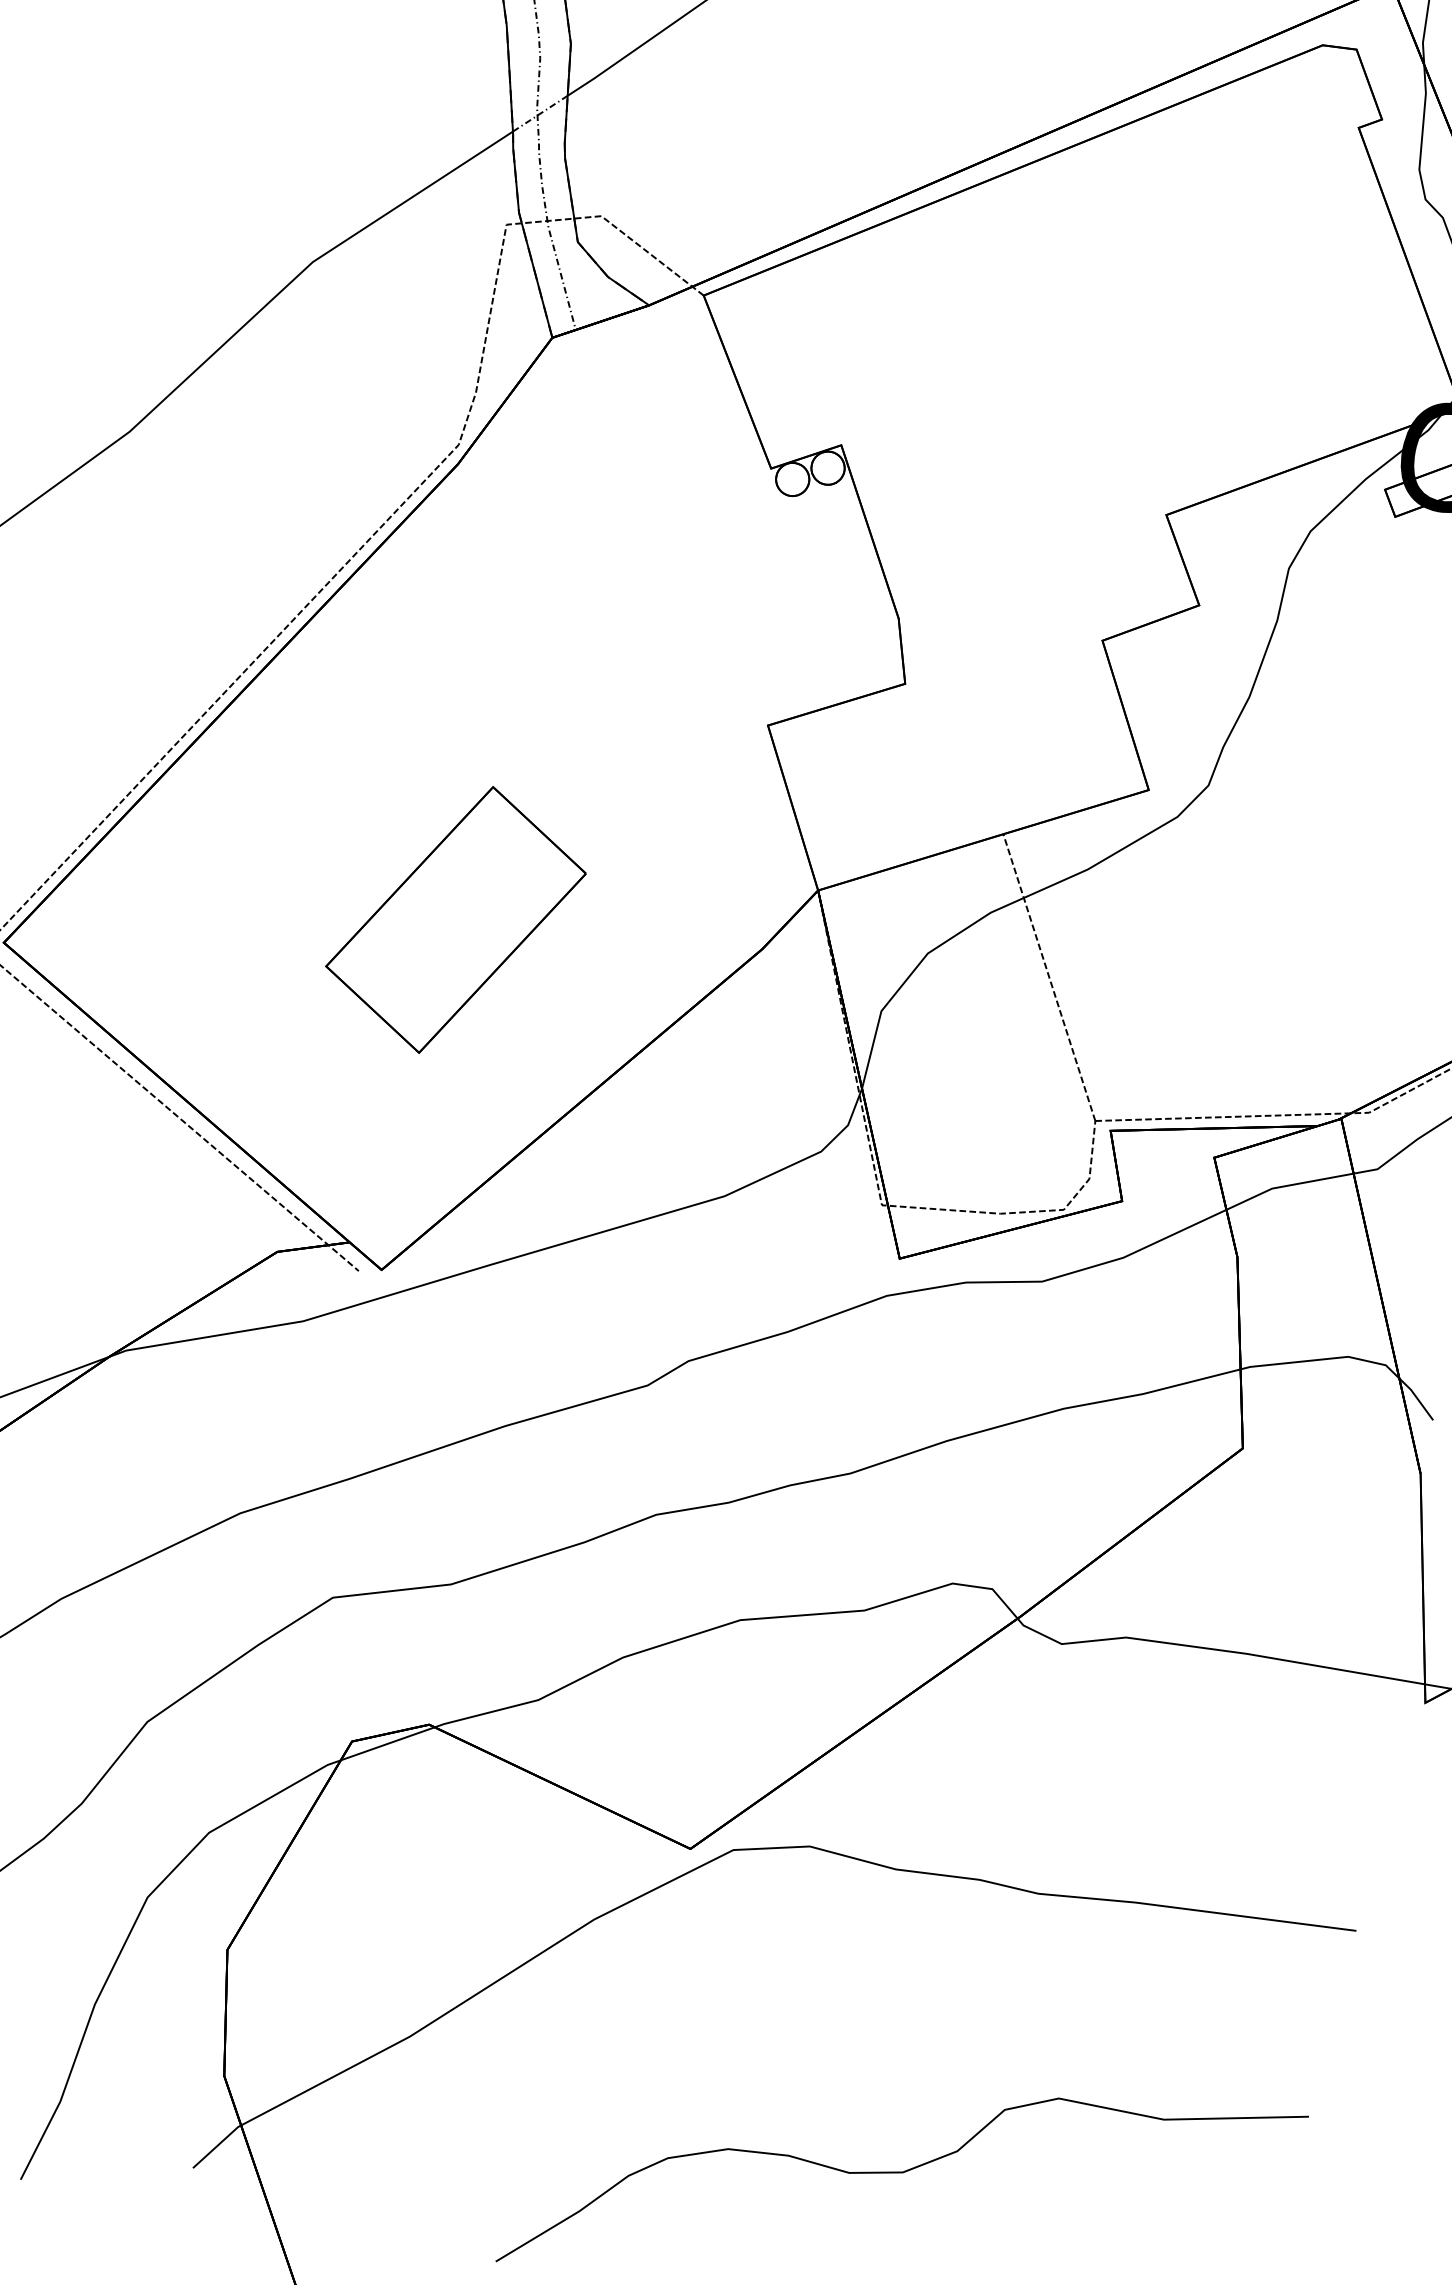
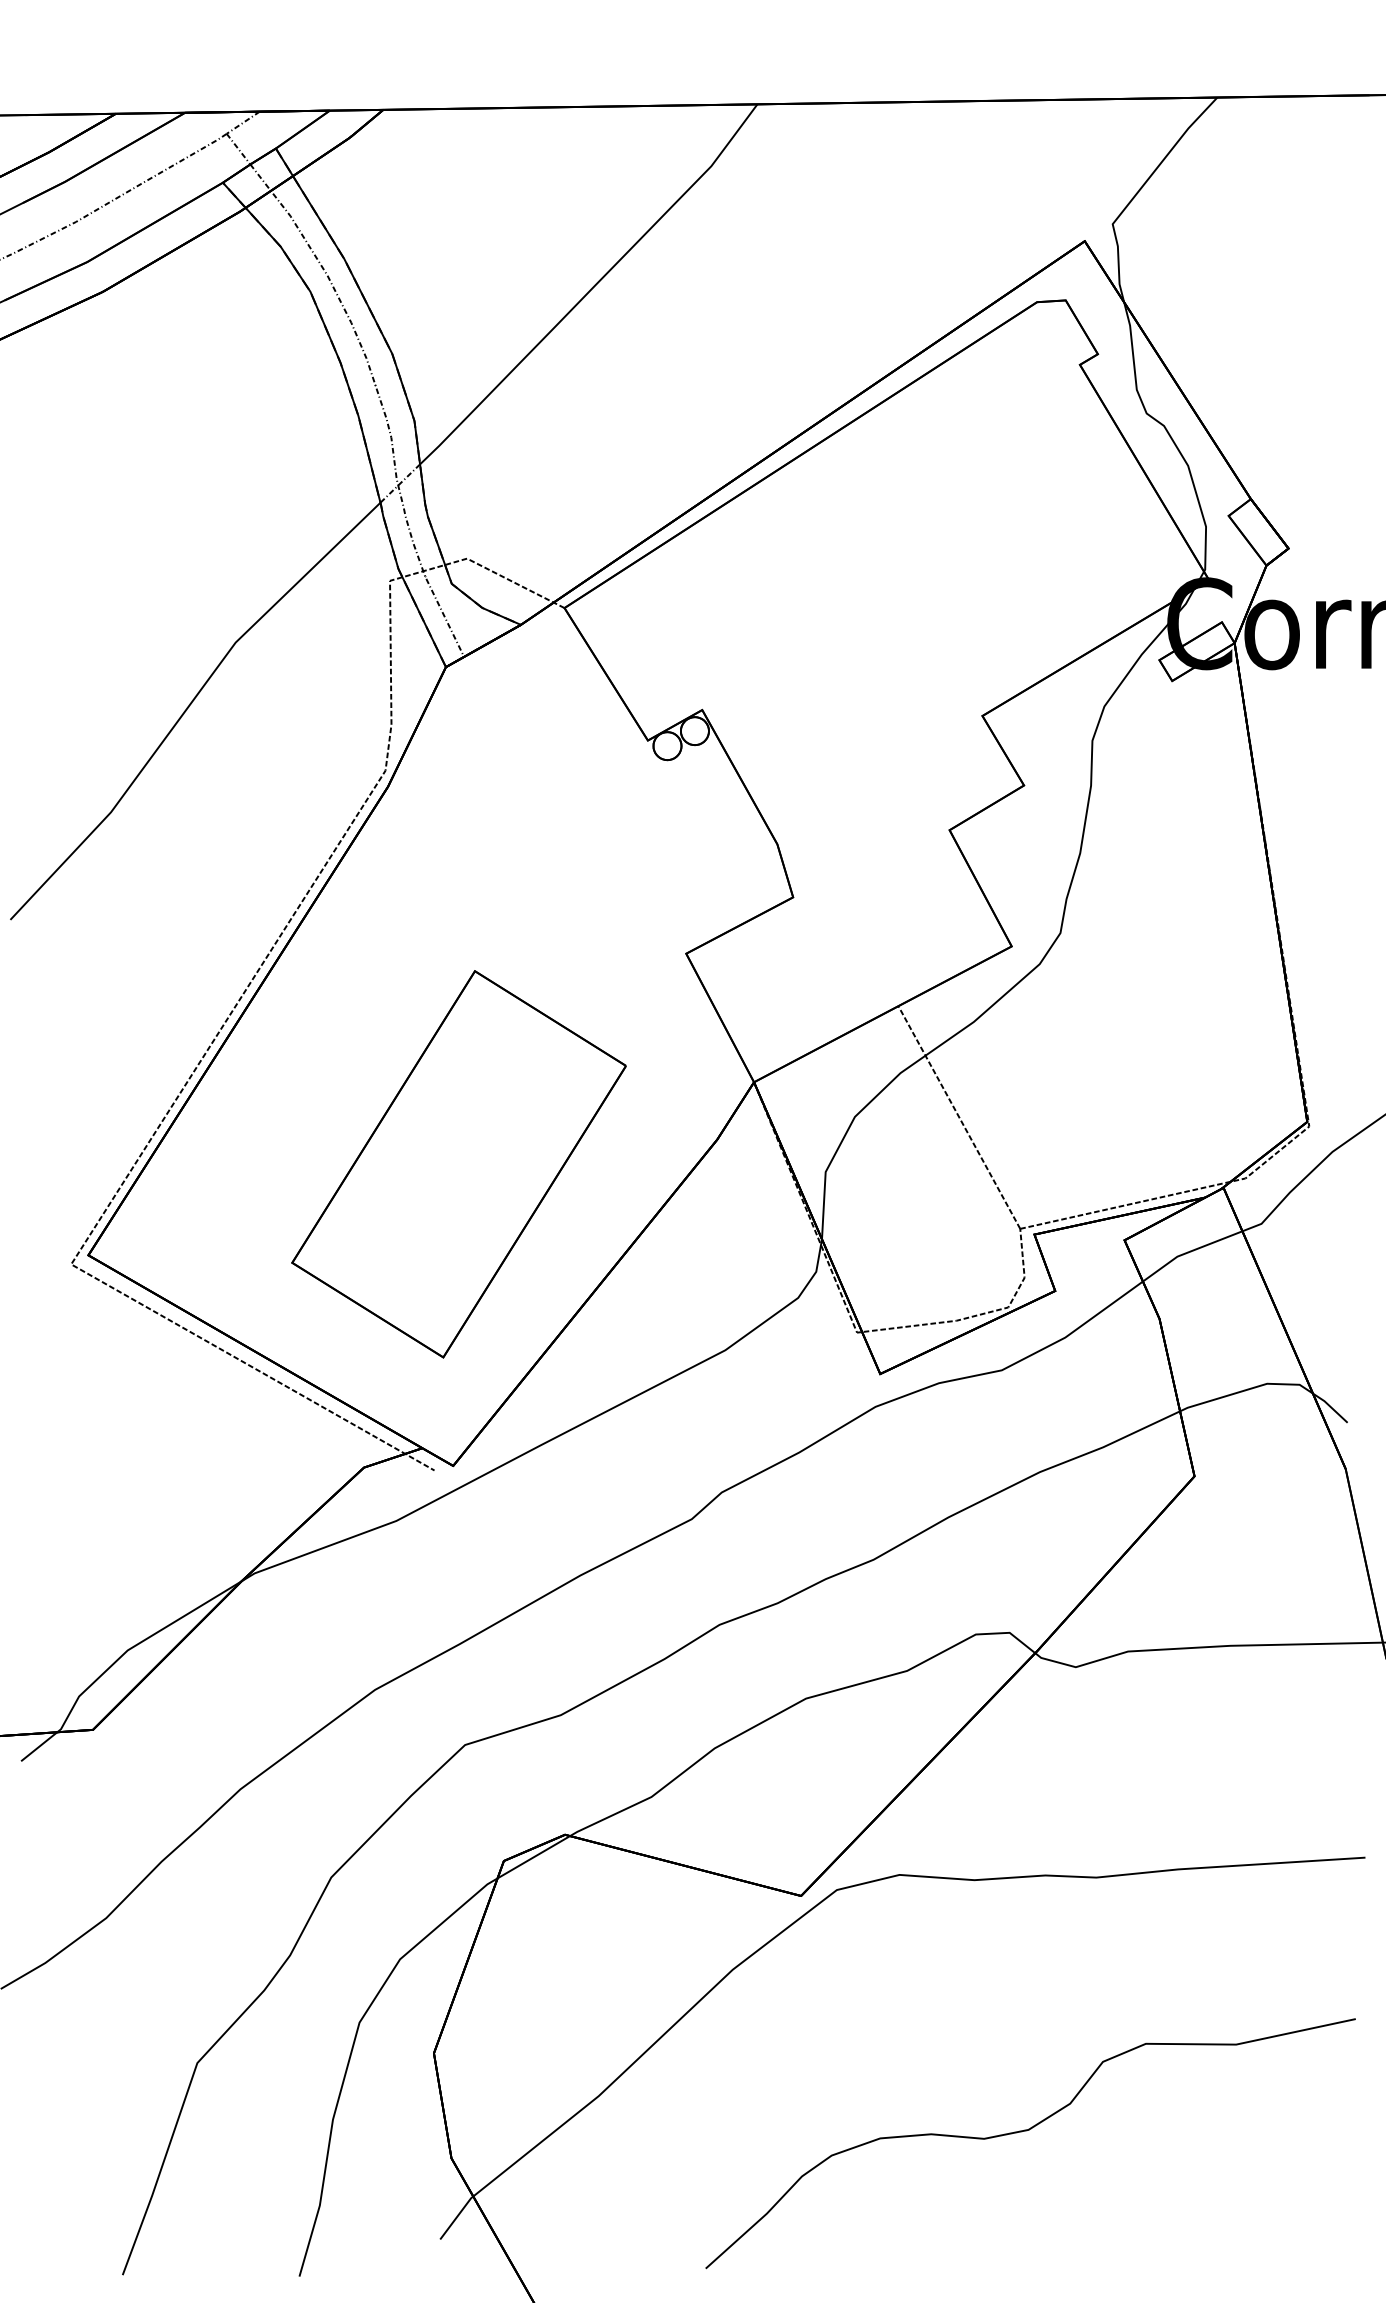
part: (455, 919) -> (458, 1164), size x1.67

